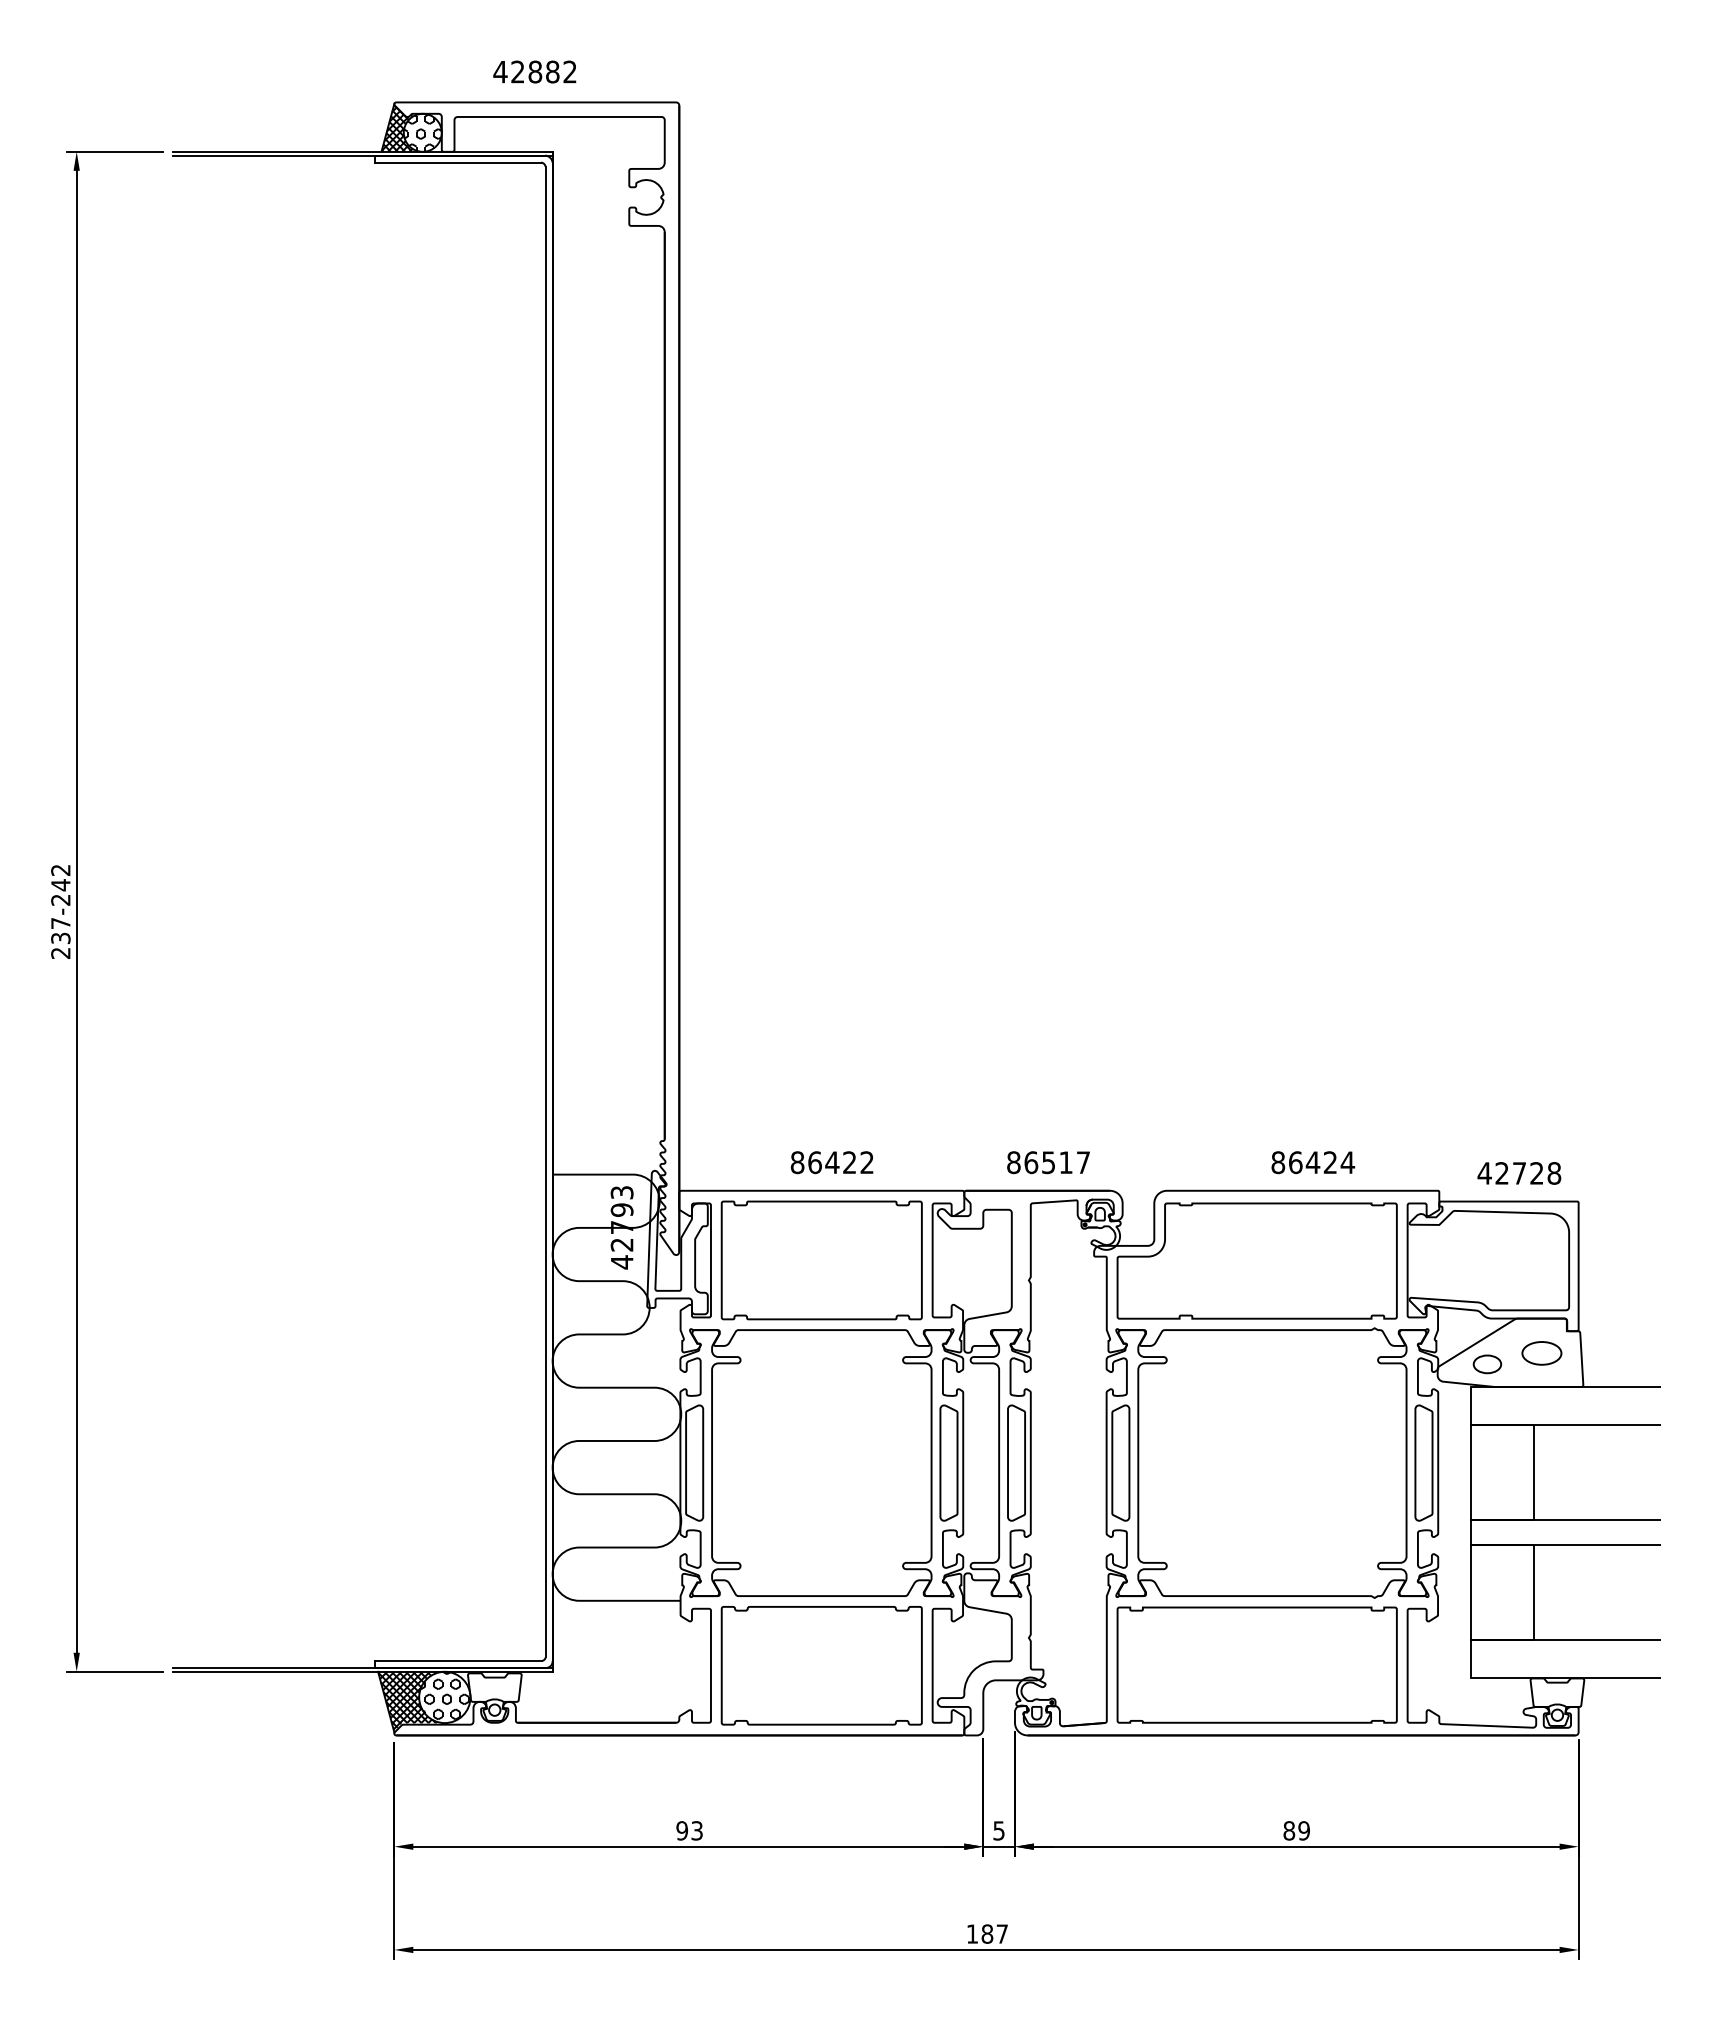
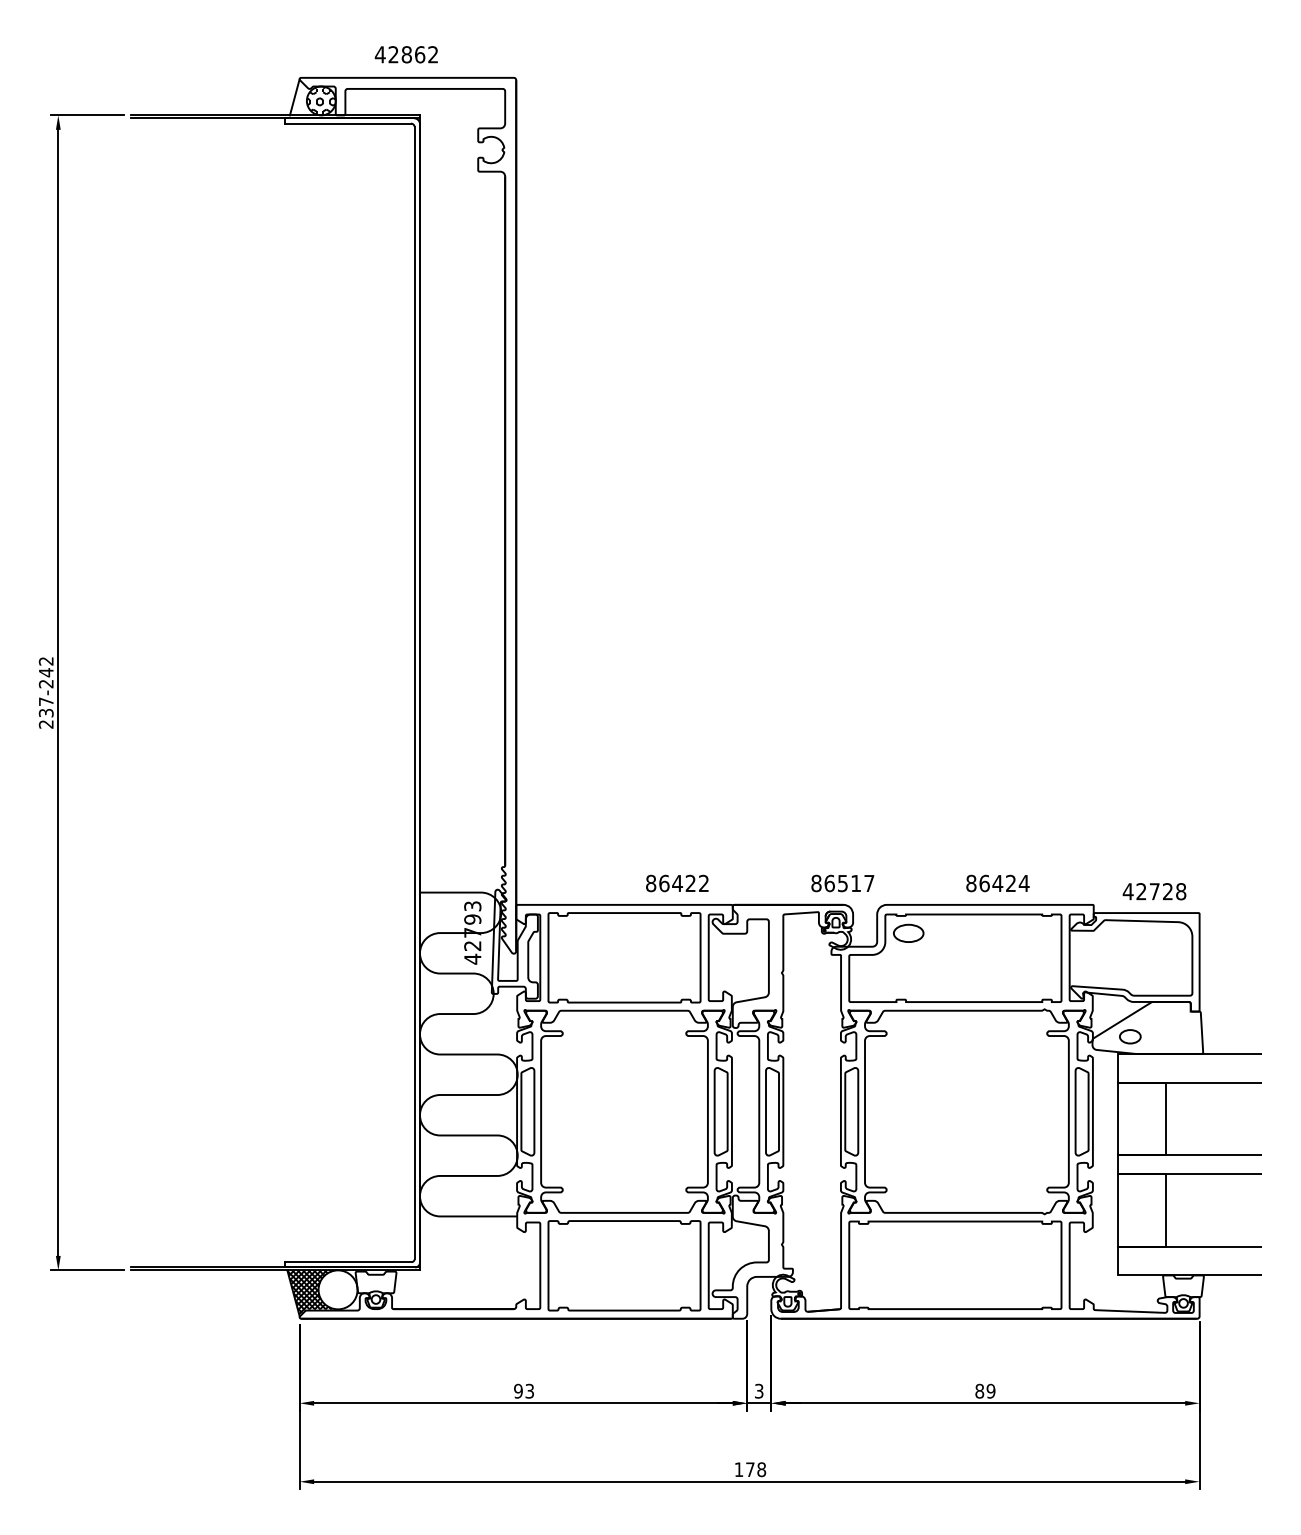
text: (553, 71) -> (420, 54), 42882 -> 42862
hatch: (400, 128) -> (304, 97), removed
text: (832, 1162) -> (677, 883), moved
text: (1048, 1162) -> (842, 883), moved
part: (1541, 1352) -> (908, 932), moved
hatch: (444, 1695) -> (337, 1288), removed
text: (999, 1829) -> (759, 1390), 5 -> 3
text: (995, 1933) -> (756, 1469), 187 -> 178

